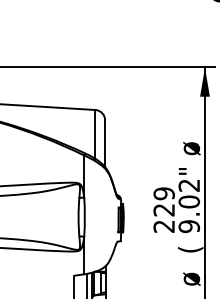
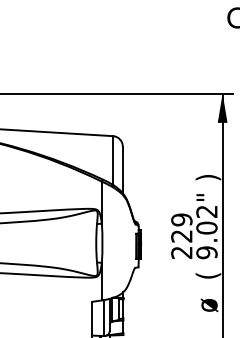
text: (190, 148) -> (208, 174), ø -> )

